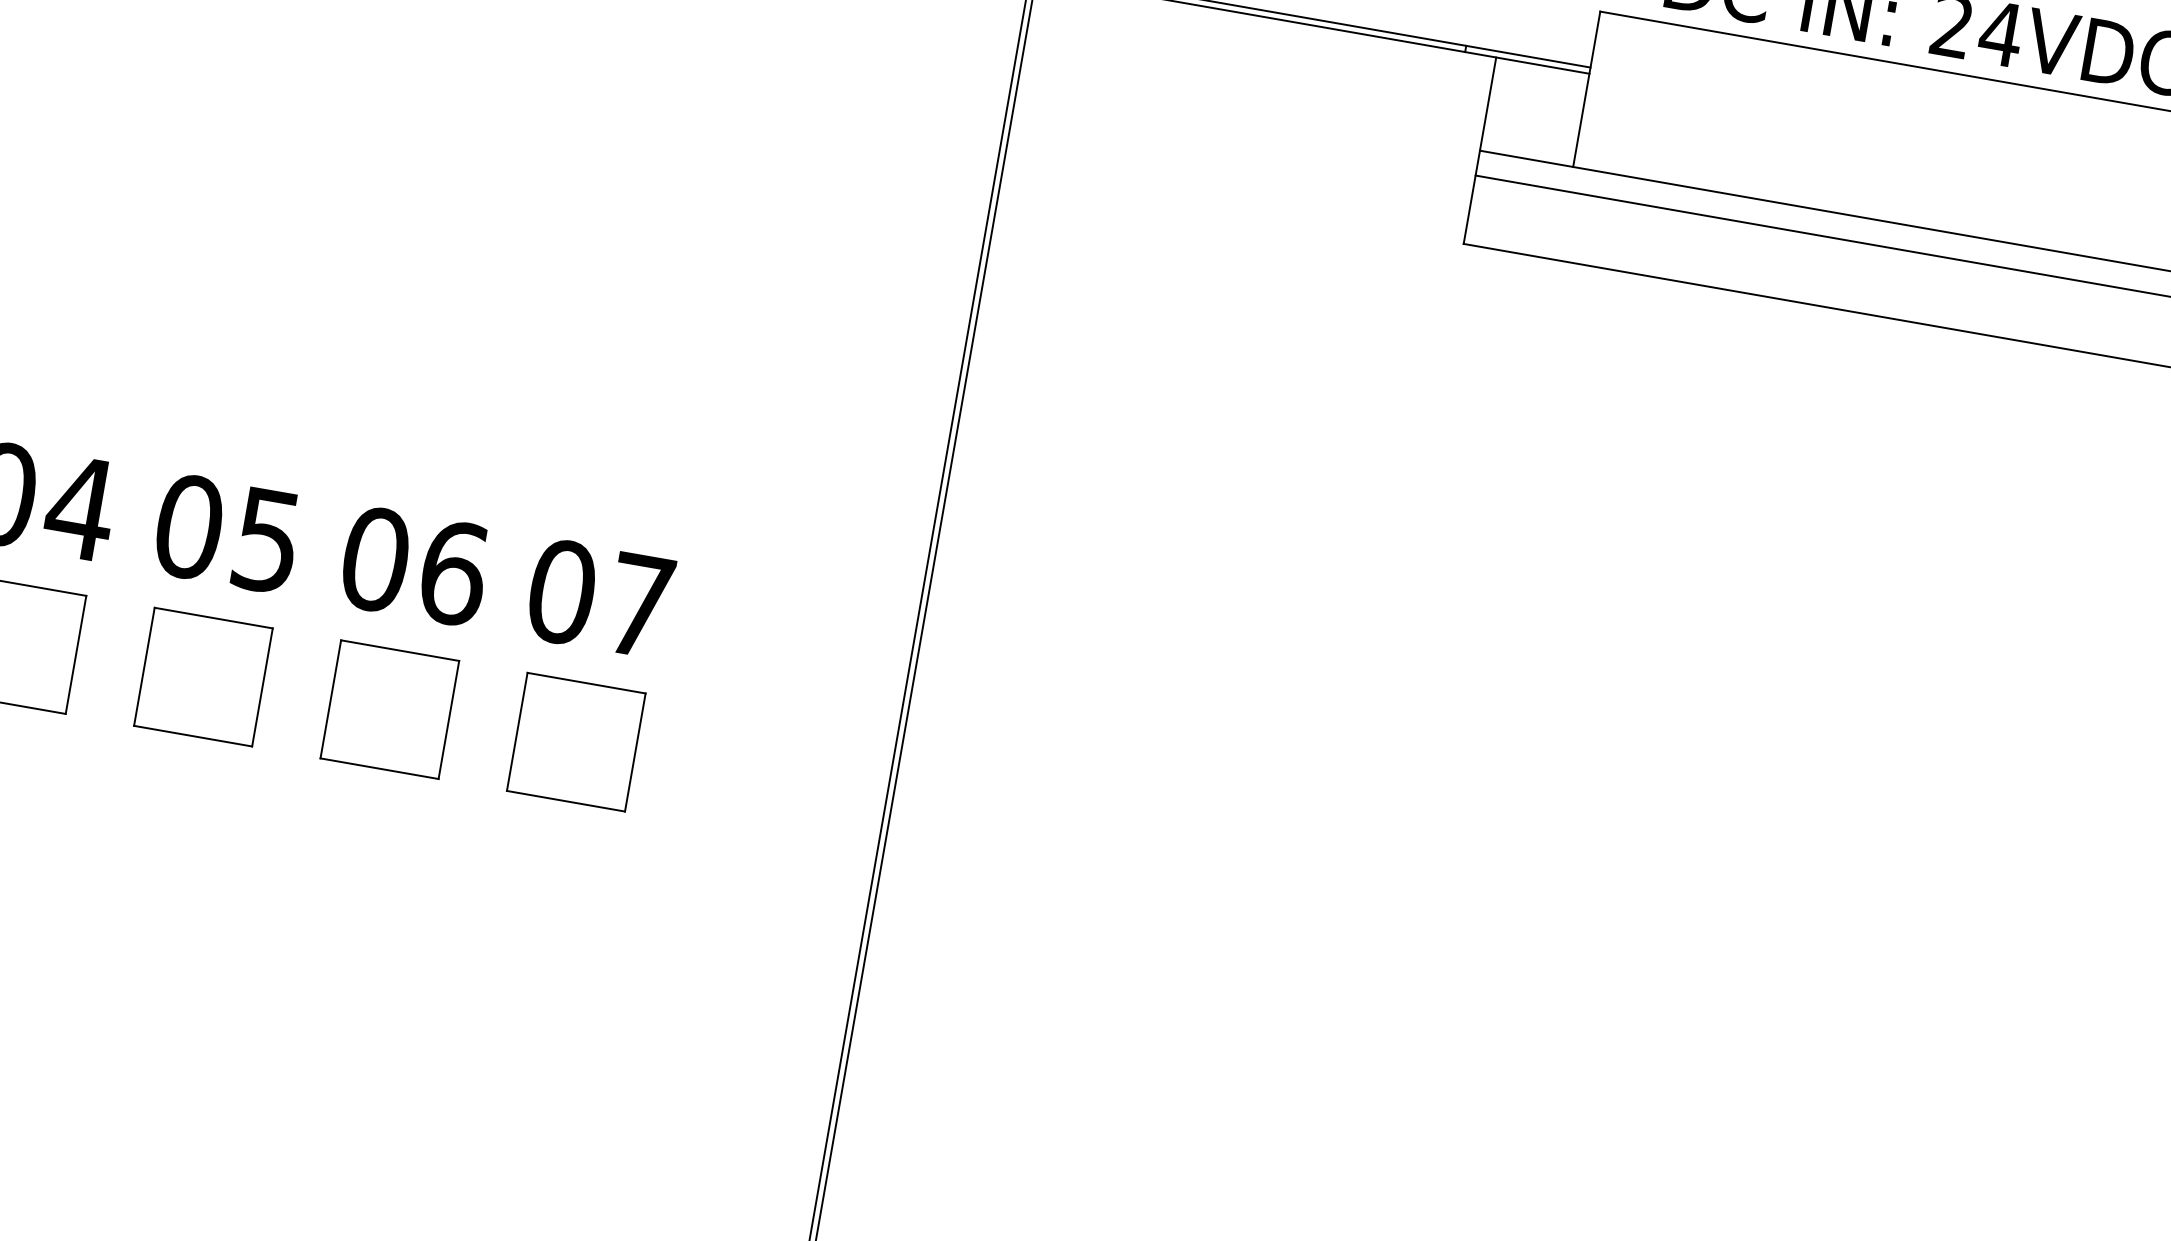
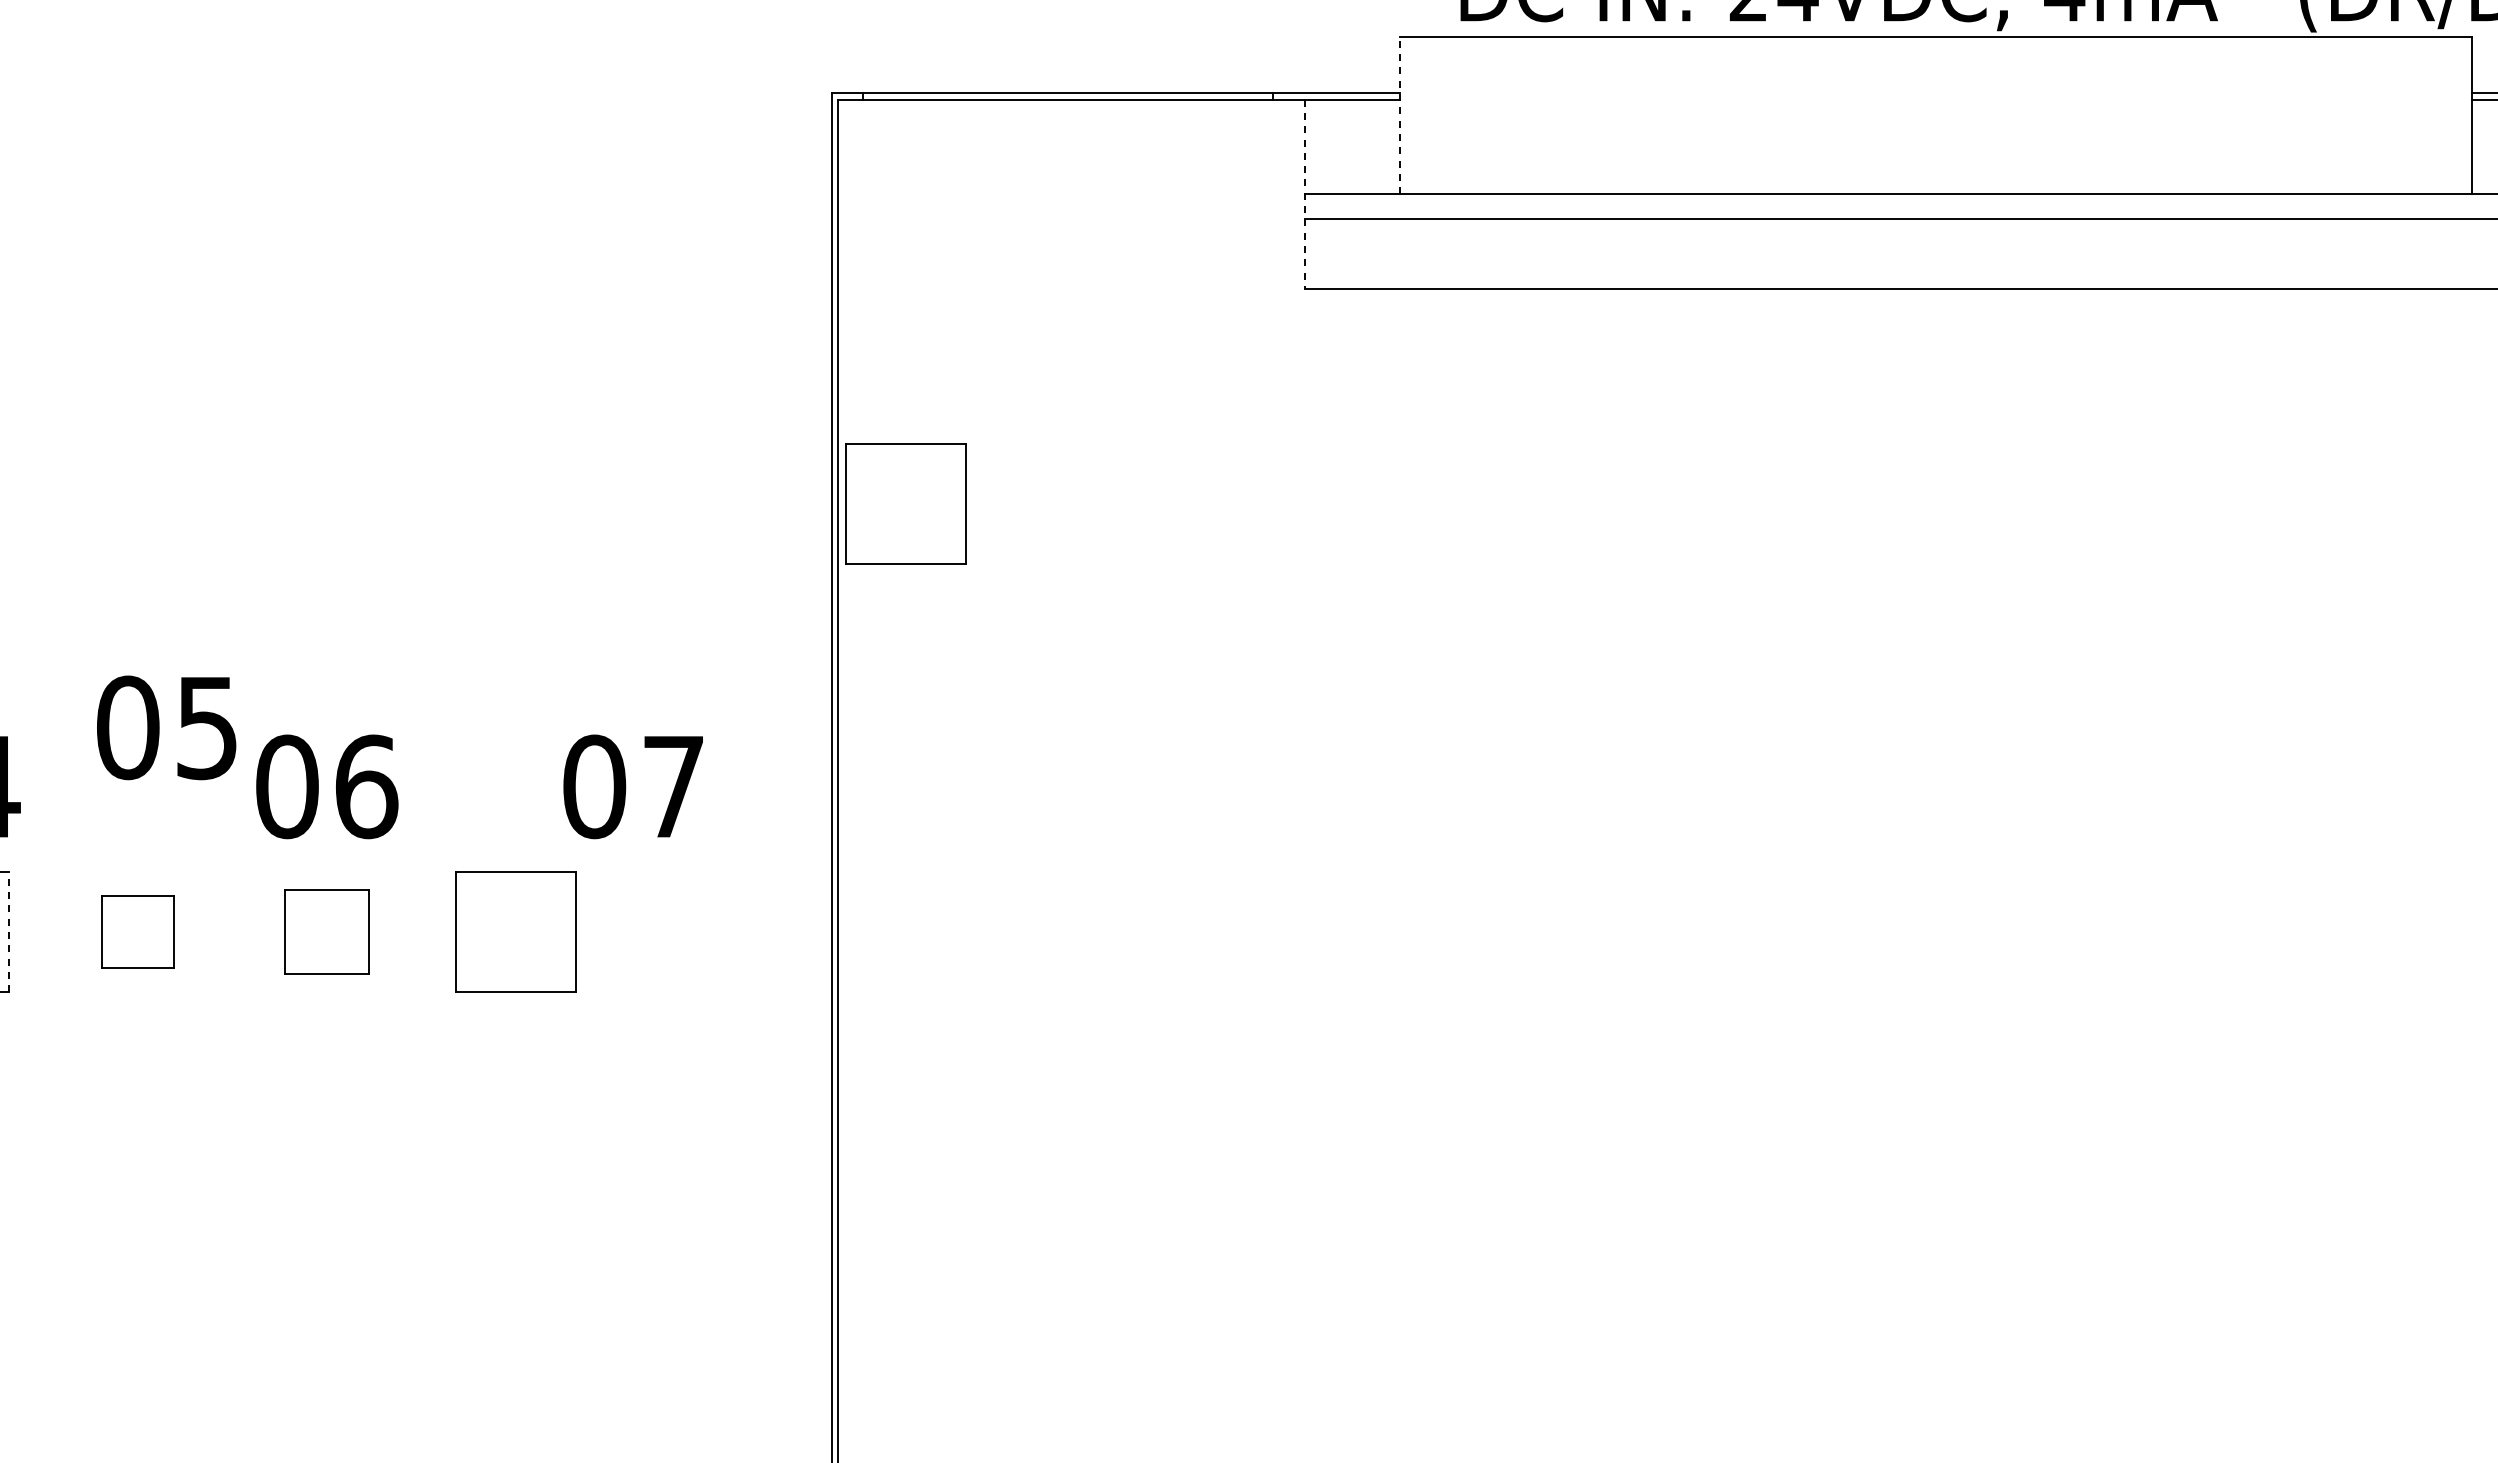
line: (1586, 89) -> (1399, 115), solid -> dashed
line: (1479, 150) -> (1304, 194), solid -> dashed
part: (1033, 386) -> (905, 503), added
text: (227, 533) -> (166, 727), moved
text: (599, 598) -> (632, 786), moved
line: (75, 655) -> (8, 932), solid -> dashed
part: (203, 676) -> (137, 931), size x0.6
part: (389, 708) -> (326, 931), size x0.7

